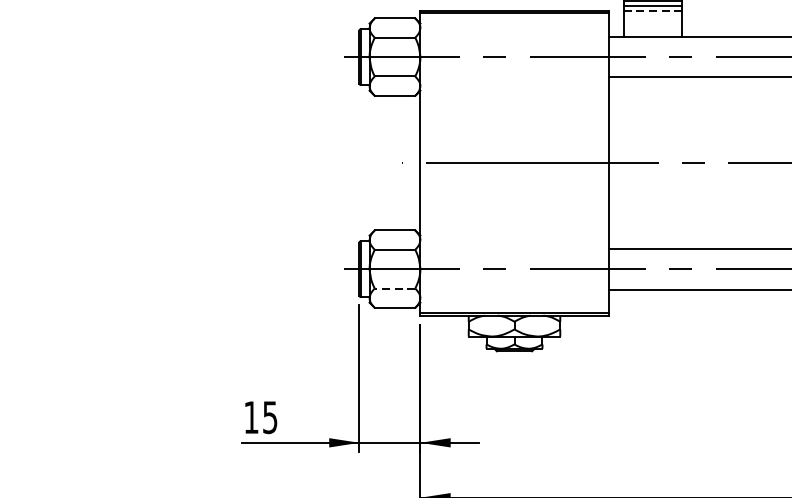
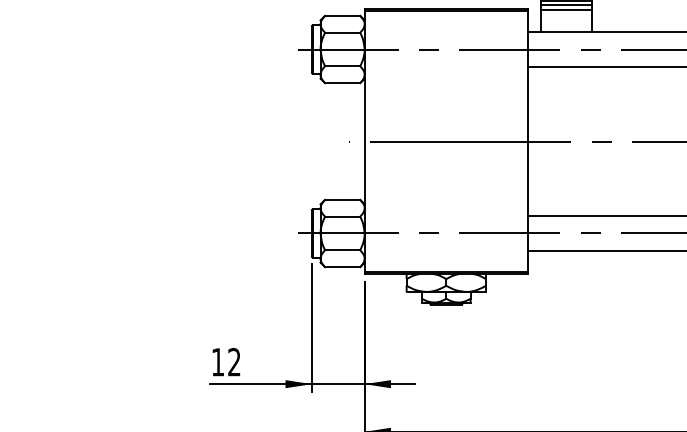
line: (653, 11) -> (566, 9), dashed -> solid
line: (394, 288) -> (342, 250), dashed -> solid
text: (270, 416) -> (234, 361), 15 -> 12

